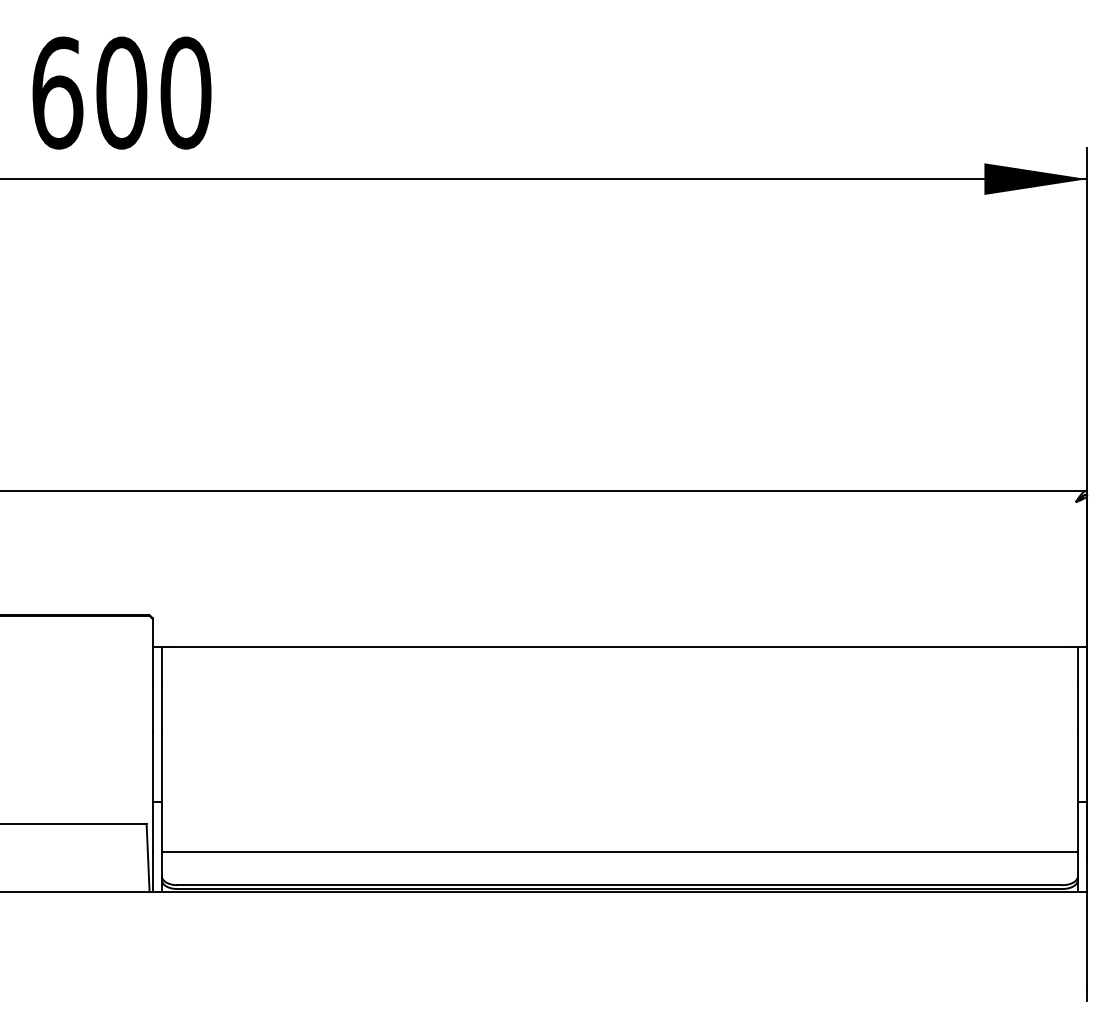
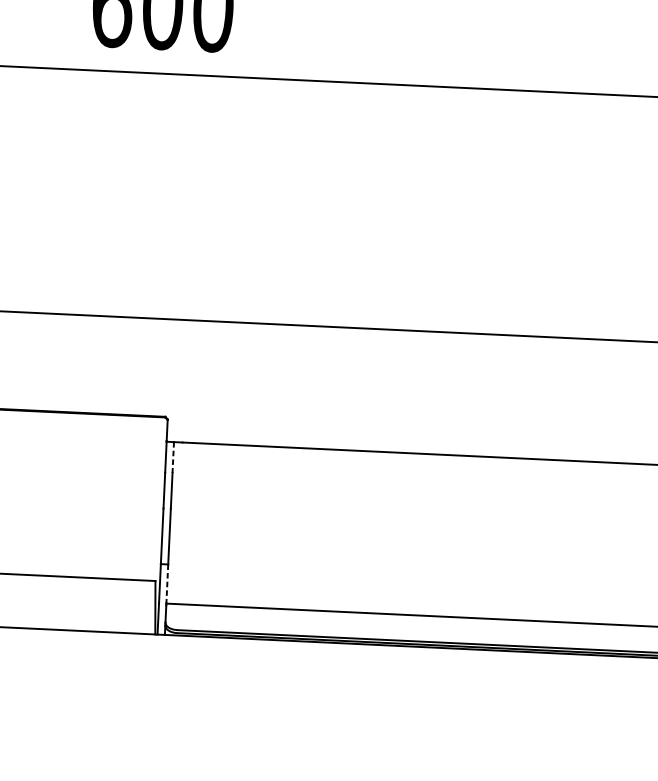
line: (161, 666) -> (172, 457), solid -> dashed
line: (161, 827) -> (167, 584), solid -> dashed

